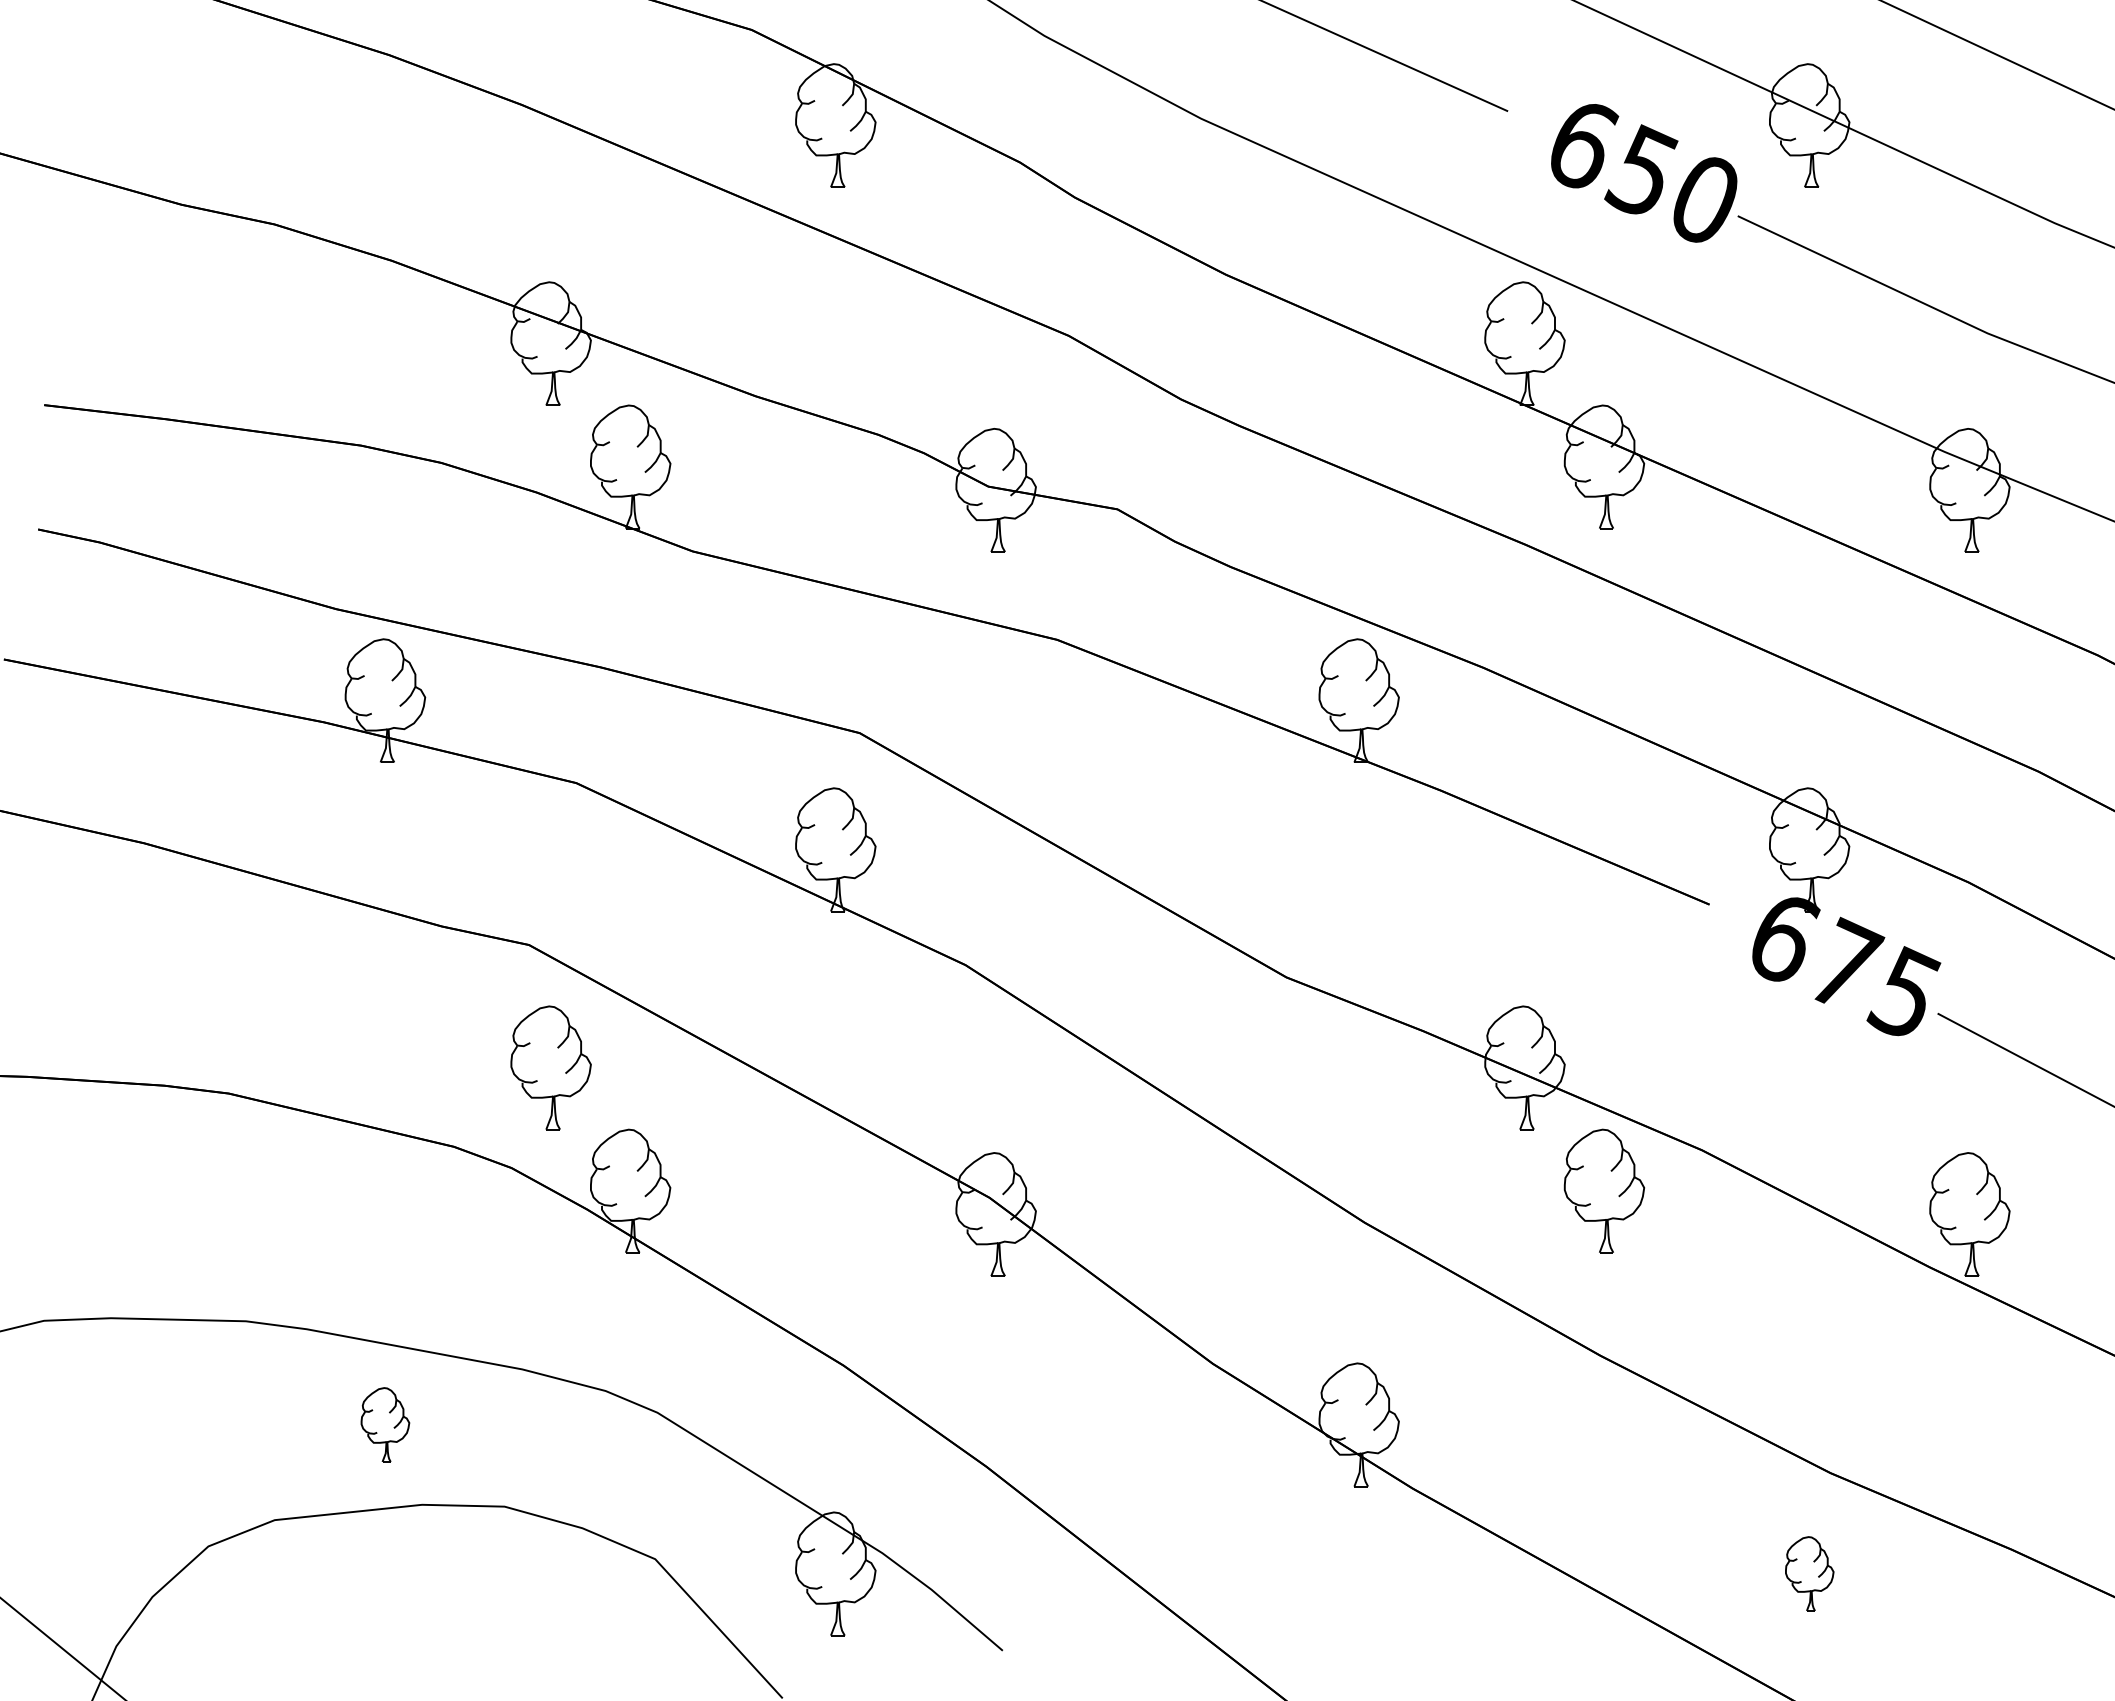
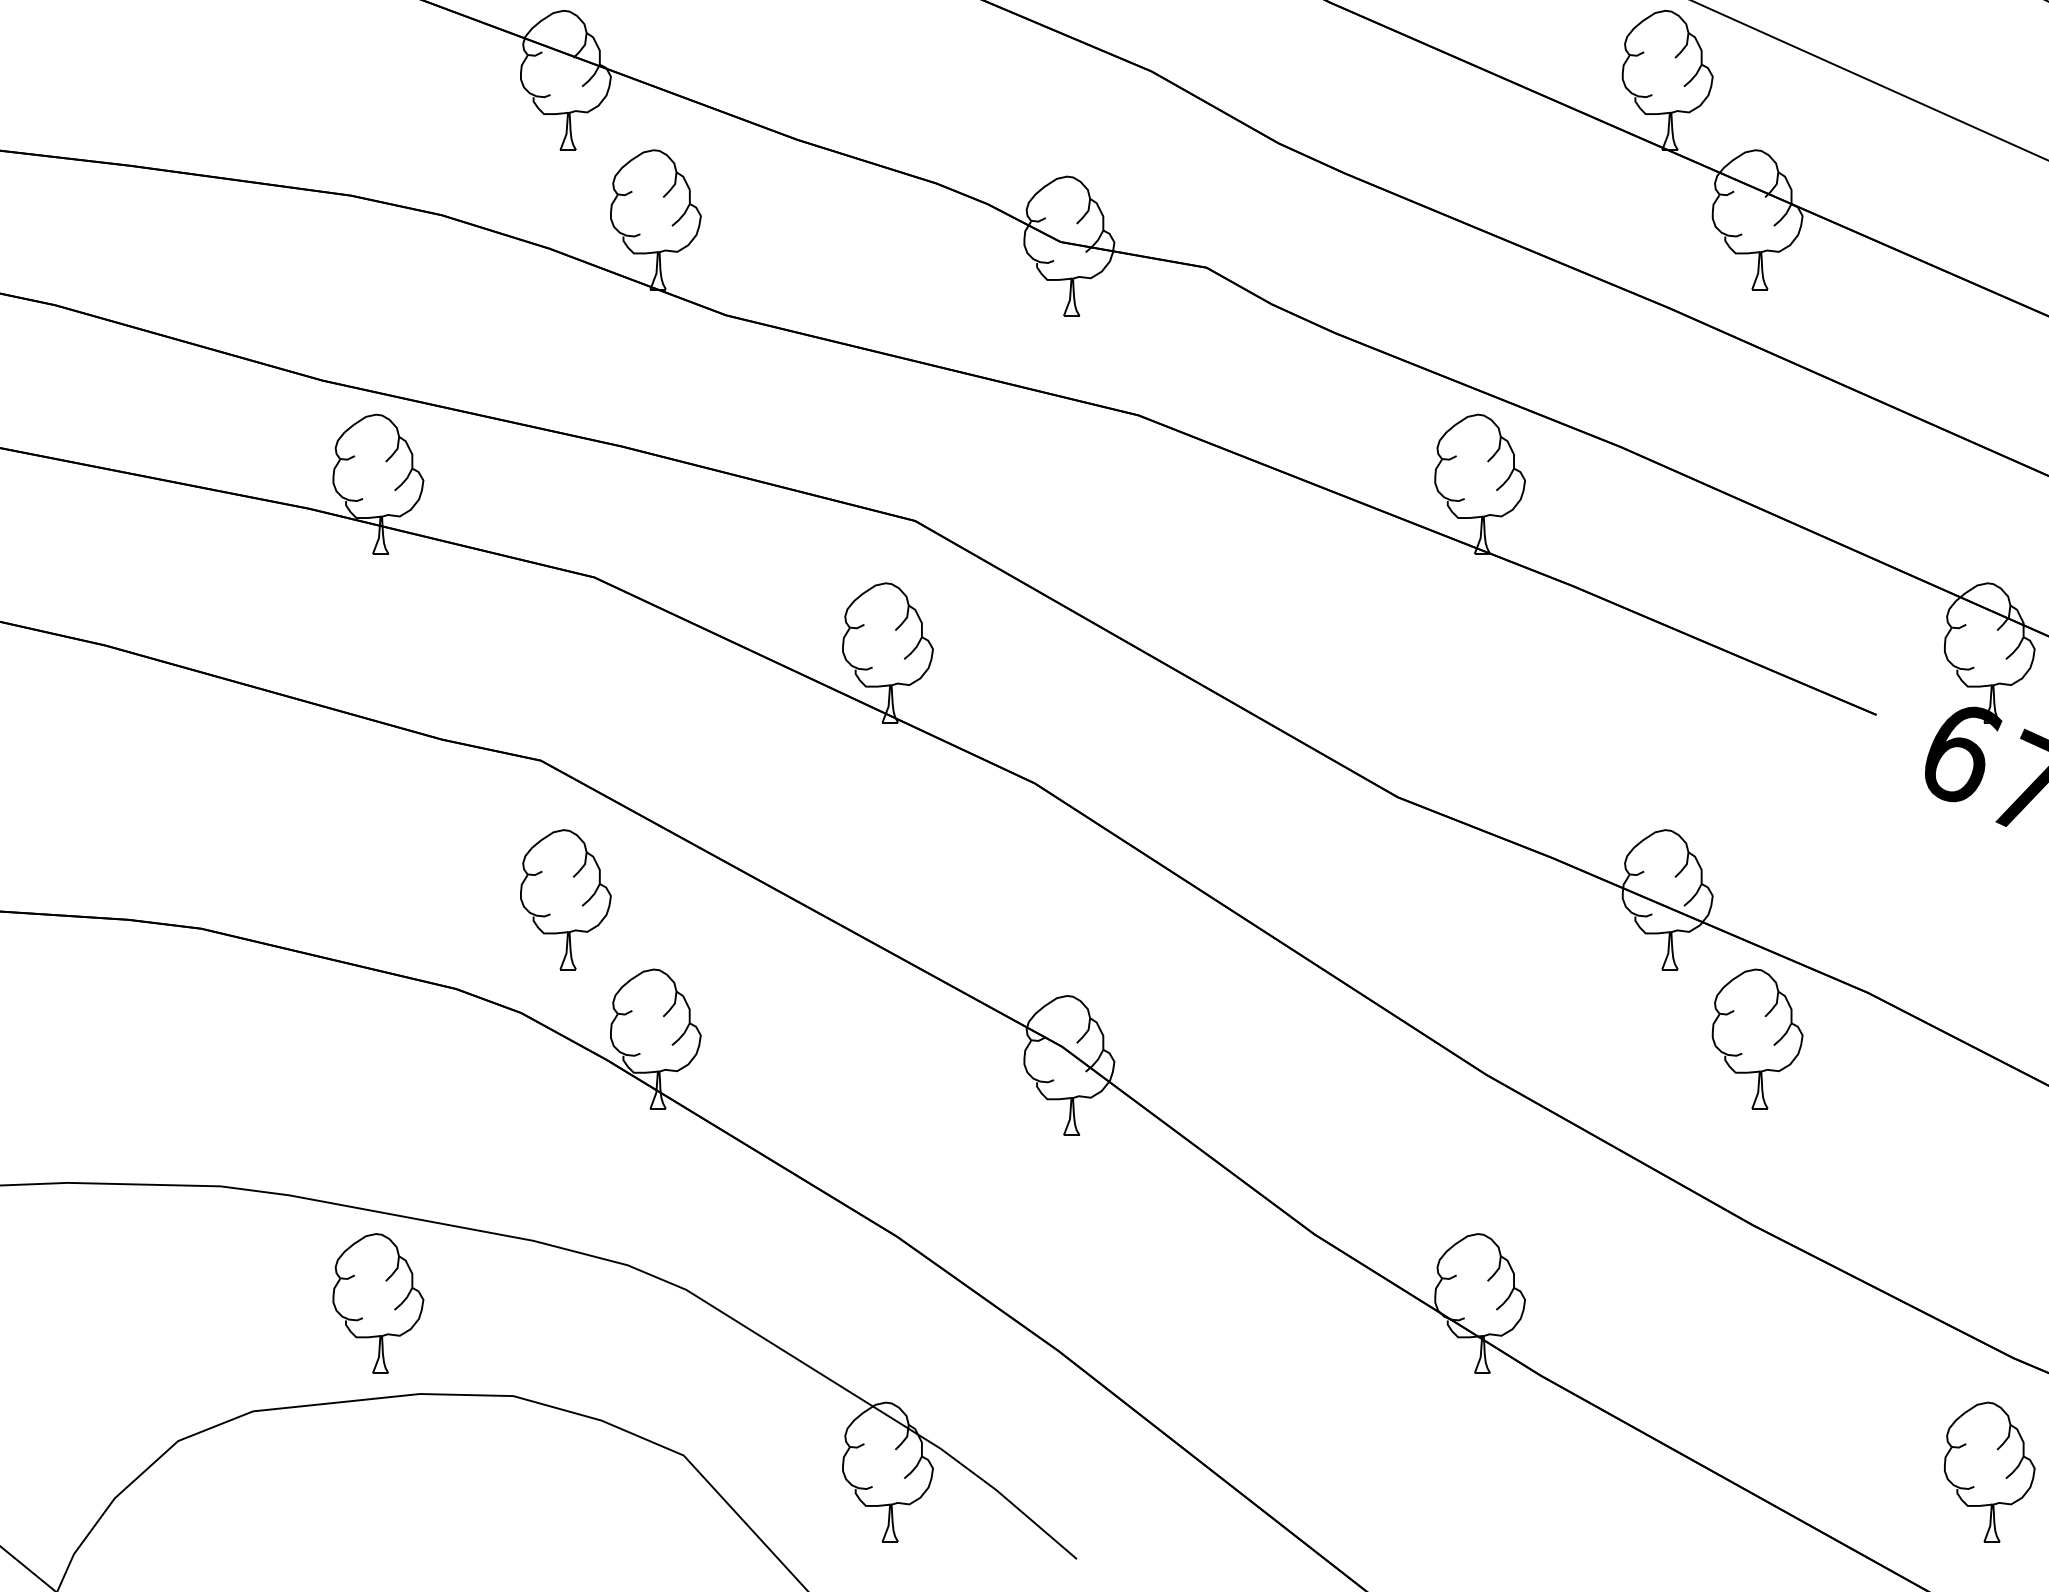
part: (385, 1424) -> (378, 1303), size x1.67
part: (1809, 1573) -> (1989, 1471), size x1.67

